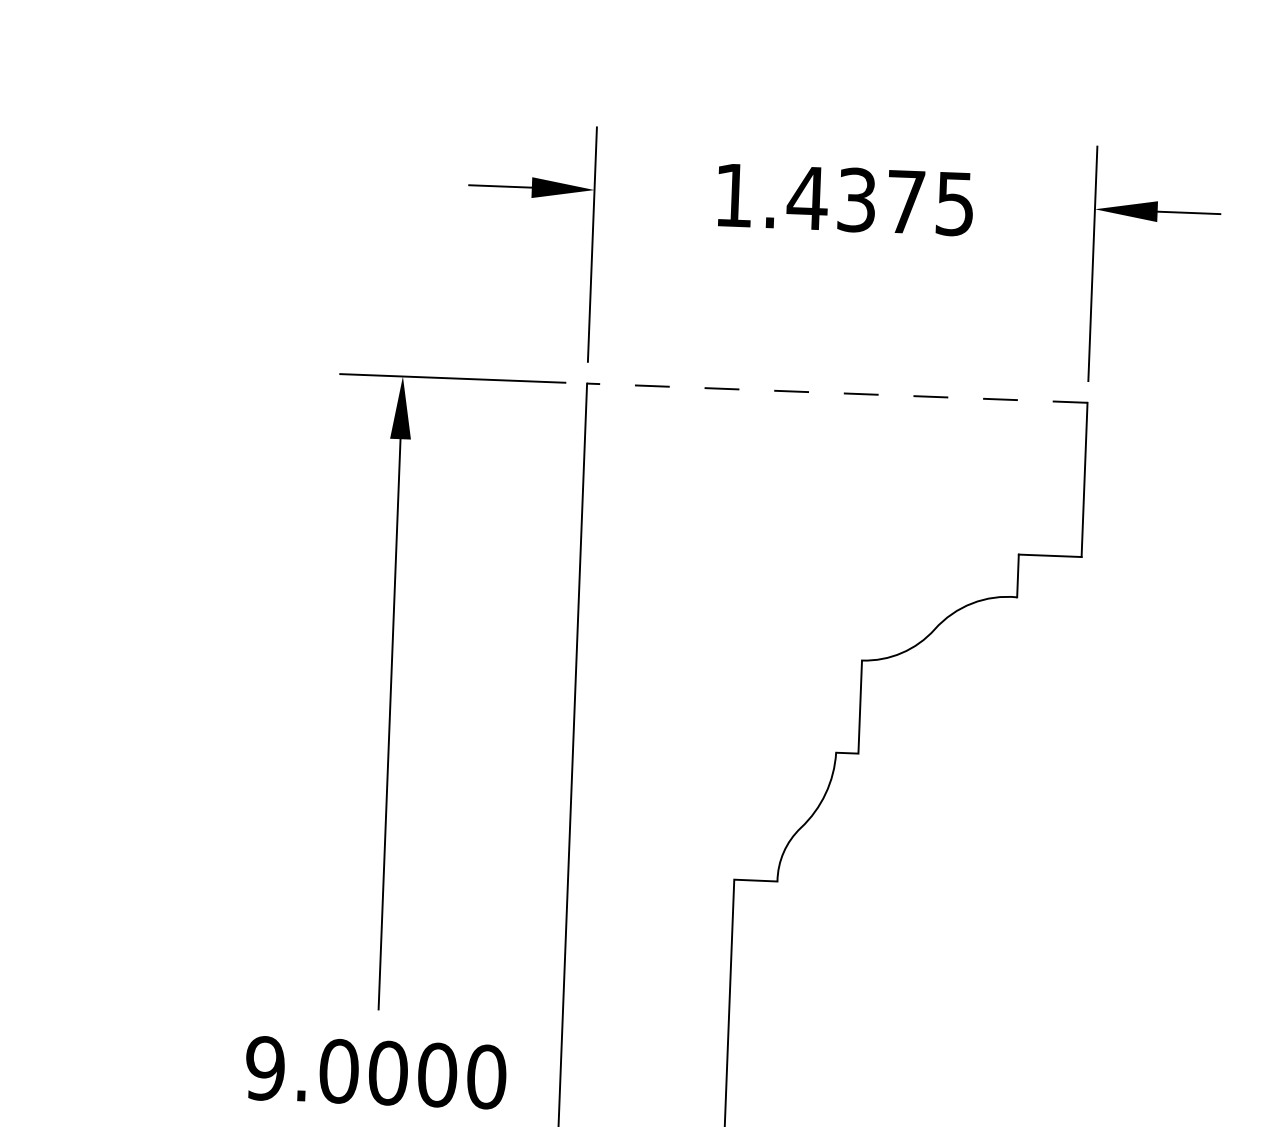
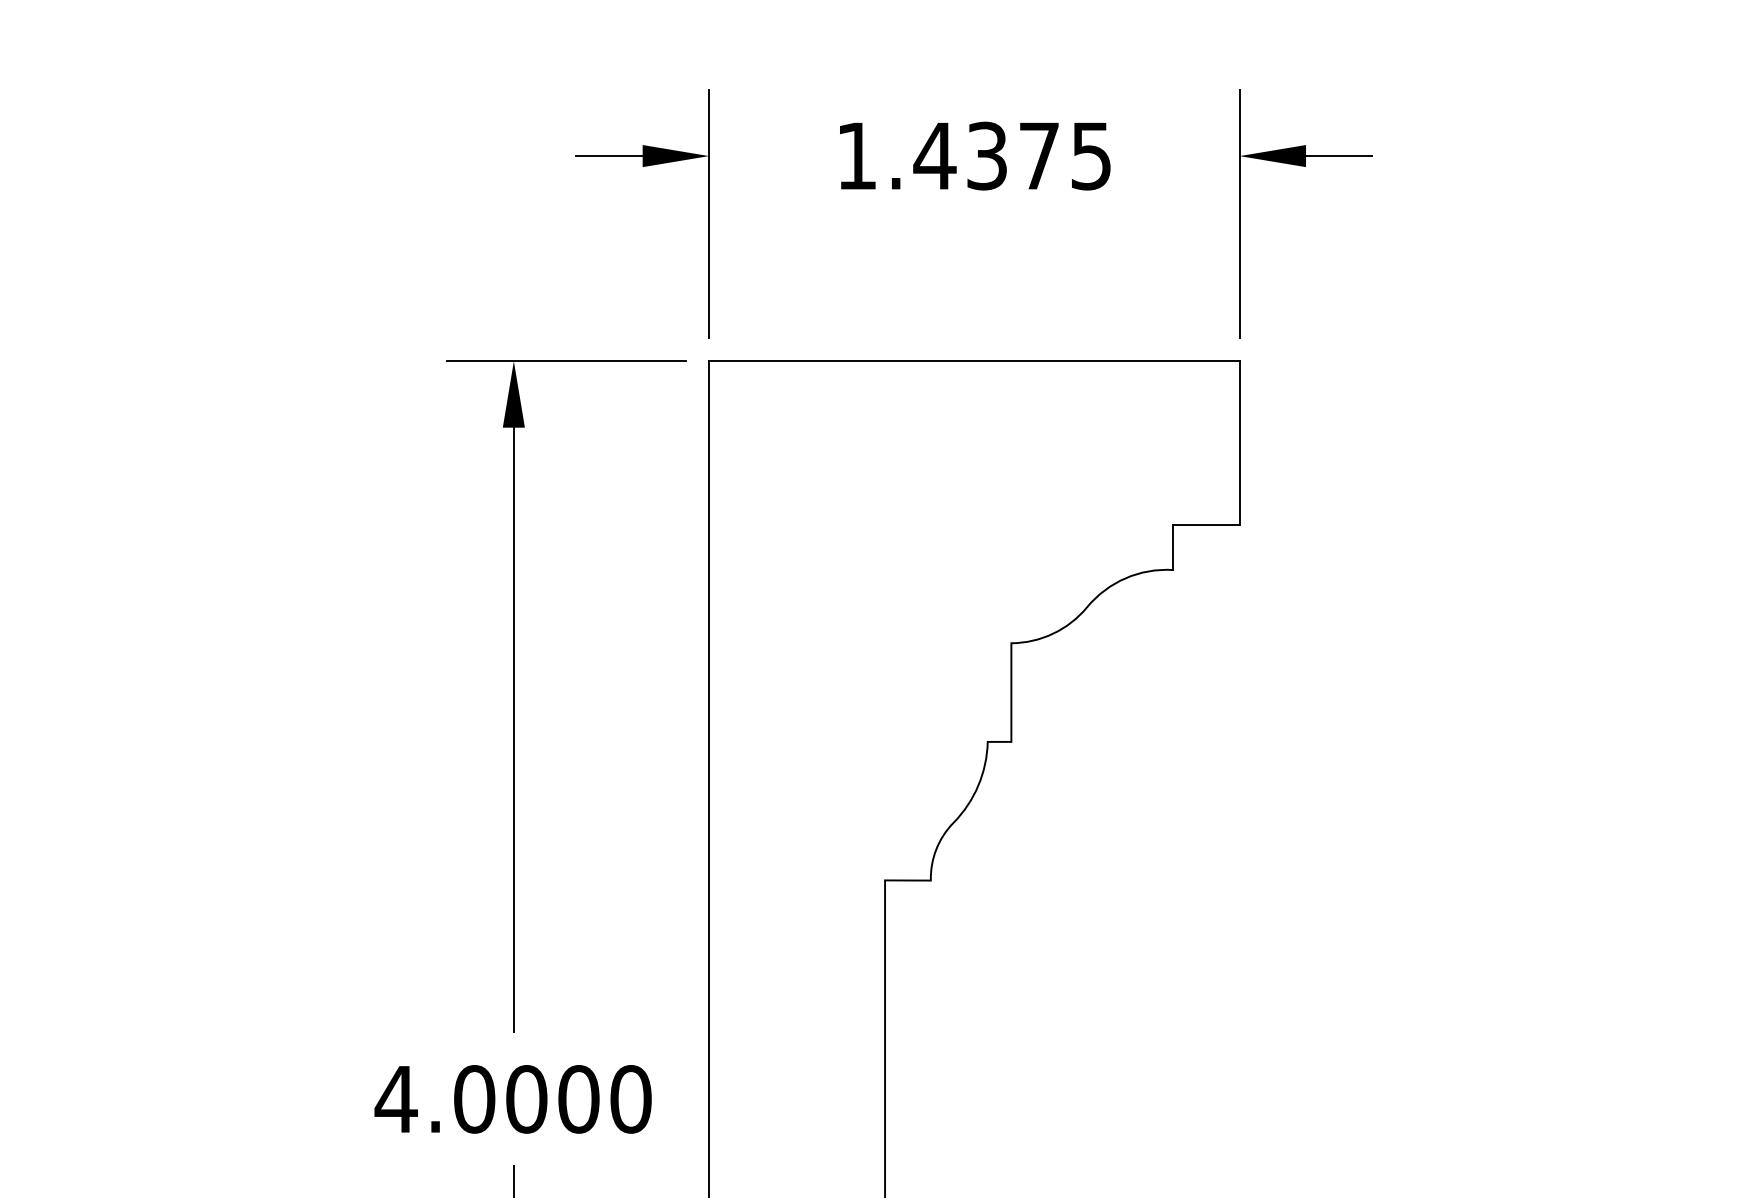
line: (836, 393) -> (973, 361), dashed -> solid
text: (264, 1068) -> (395, 1099), 9.0000 -> 4.0000

